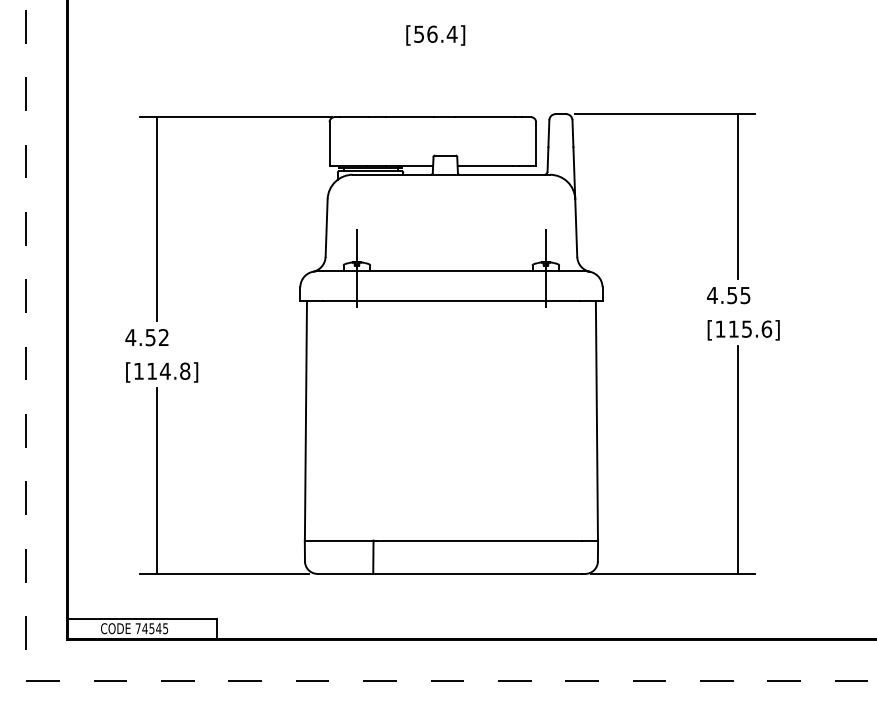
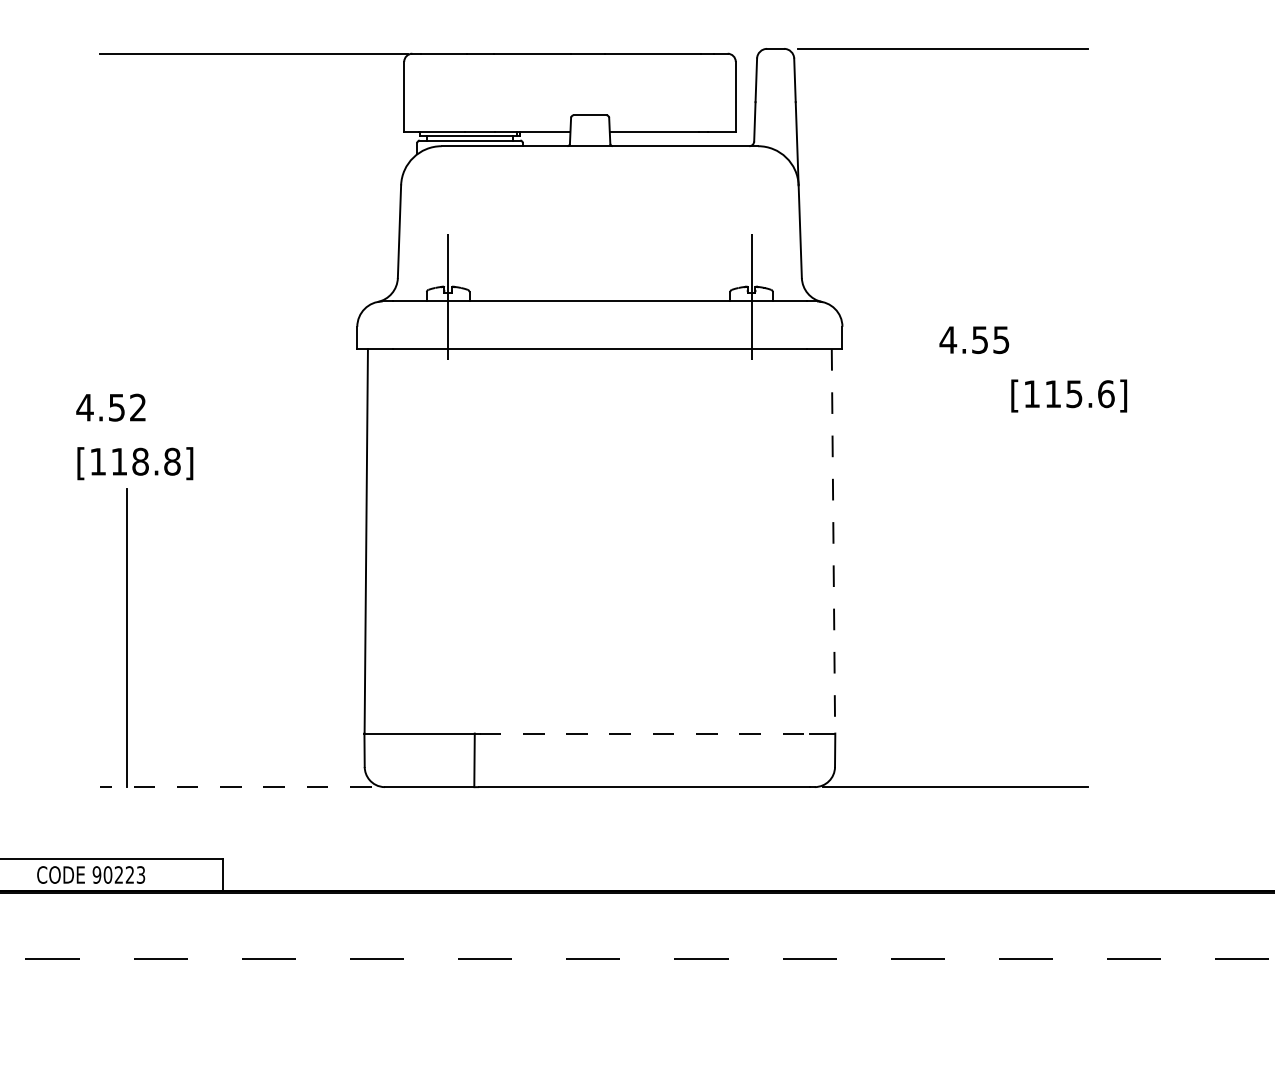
line: (738, 196) -> (1060, 181), removed
line: (156, 218) -> (126, 216), removed
text: (728, 295) -> (974, 340), moved
text: (164, 370) -> (139, 460), [114.8] -> [118.8]
line: (596, 420) -> (832, 540), solid -> dashed
line: (738, 459) -> (1060, 603), removed
line: (479, 540) -> (644, 733), solid -> dashed
line: (224, 573) -> (235, 786), solid -> dashed
text: (151, 628) -> (118, 874), 74545 -> 90223

